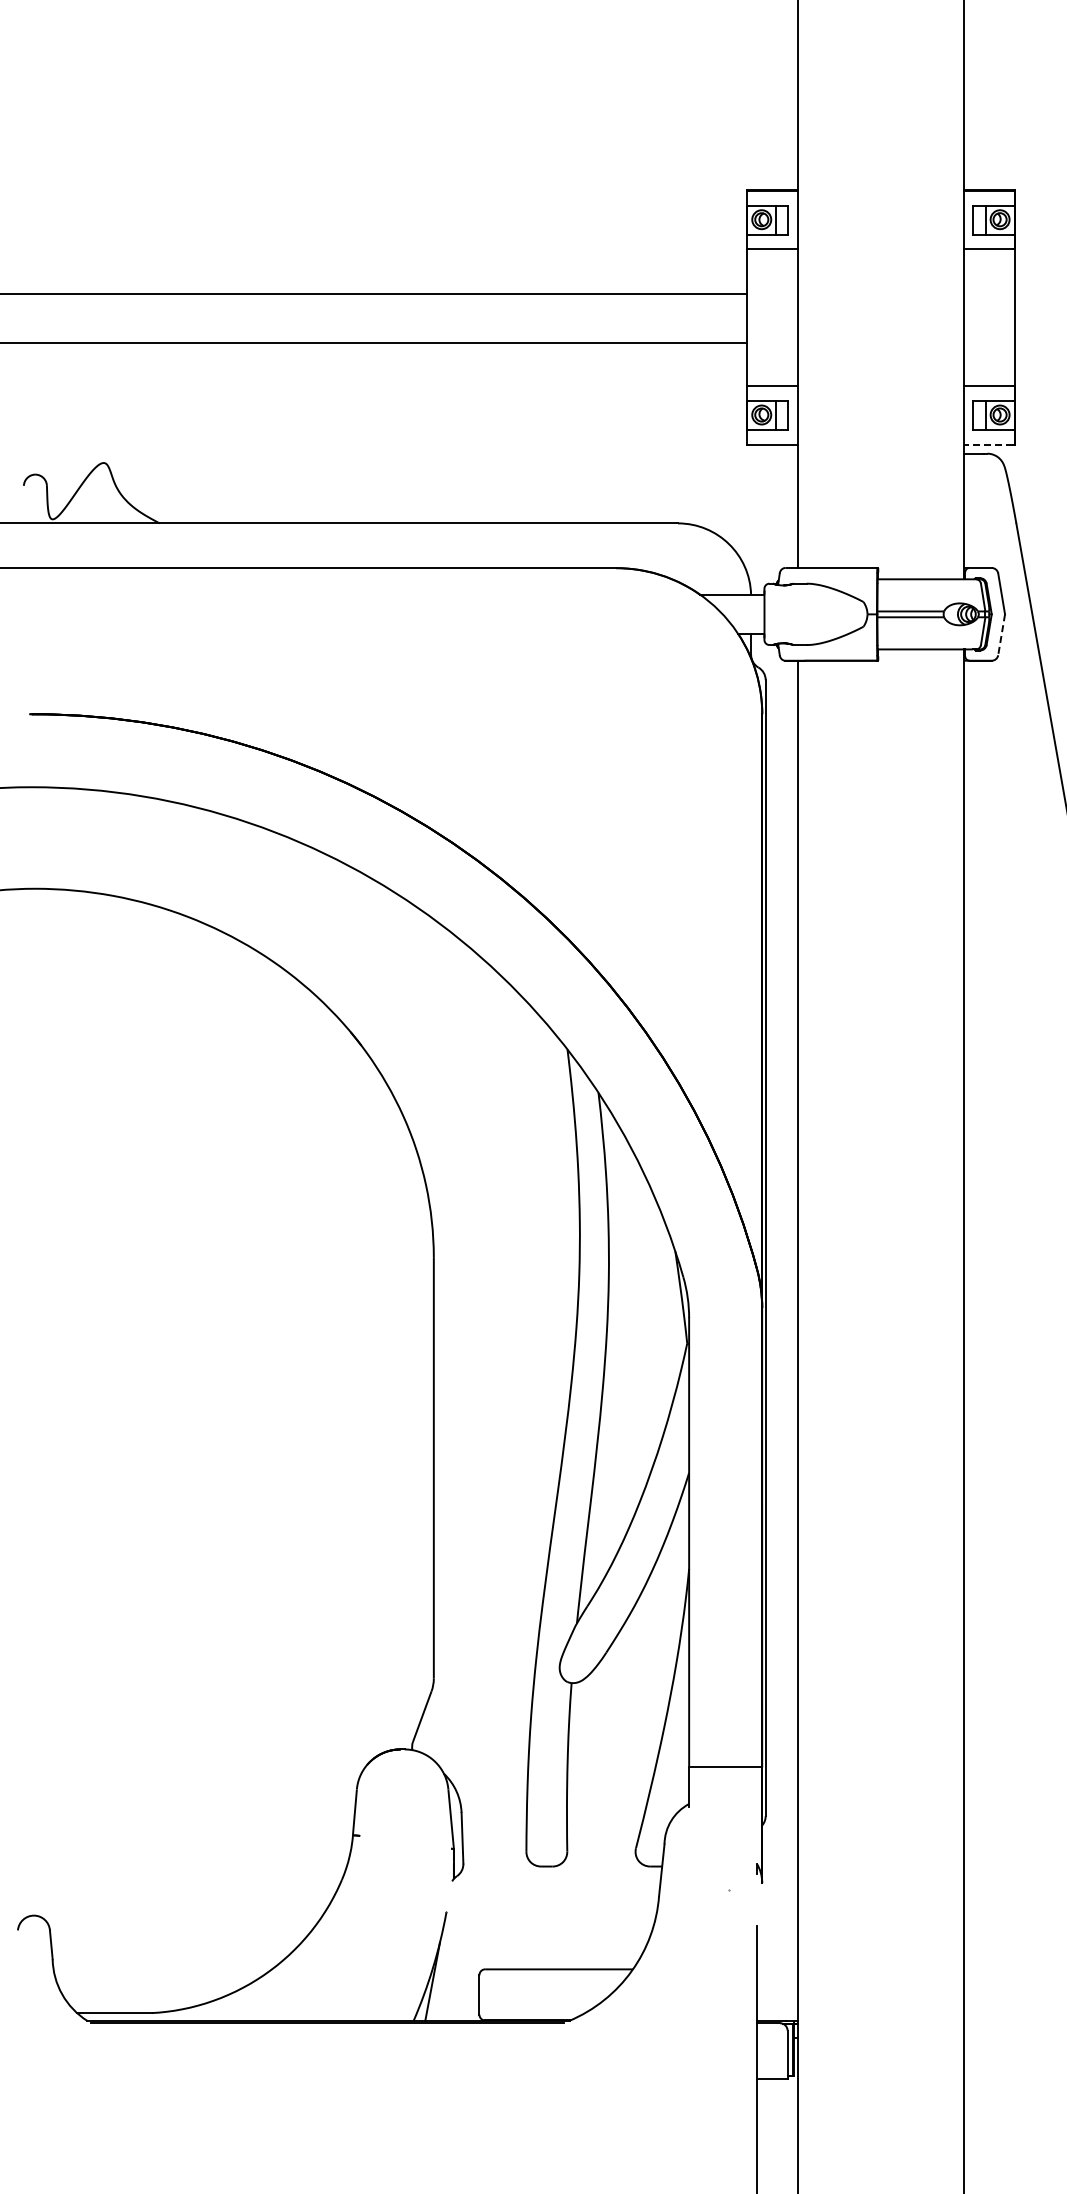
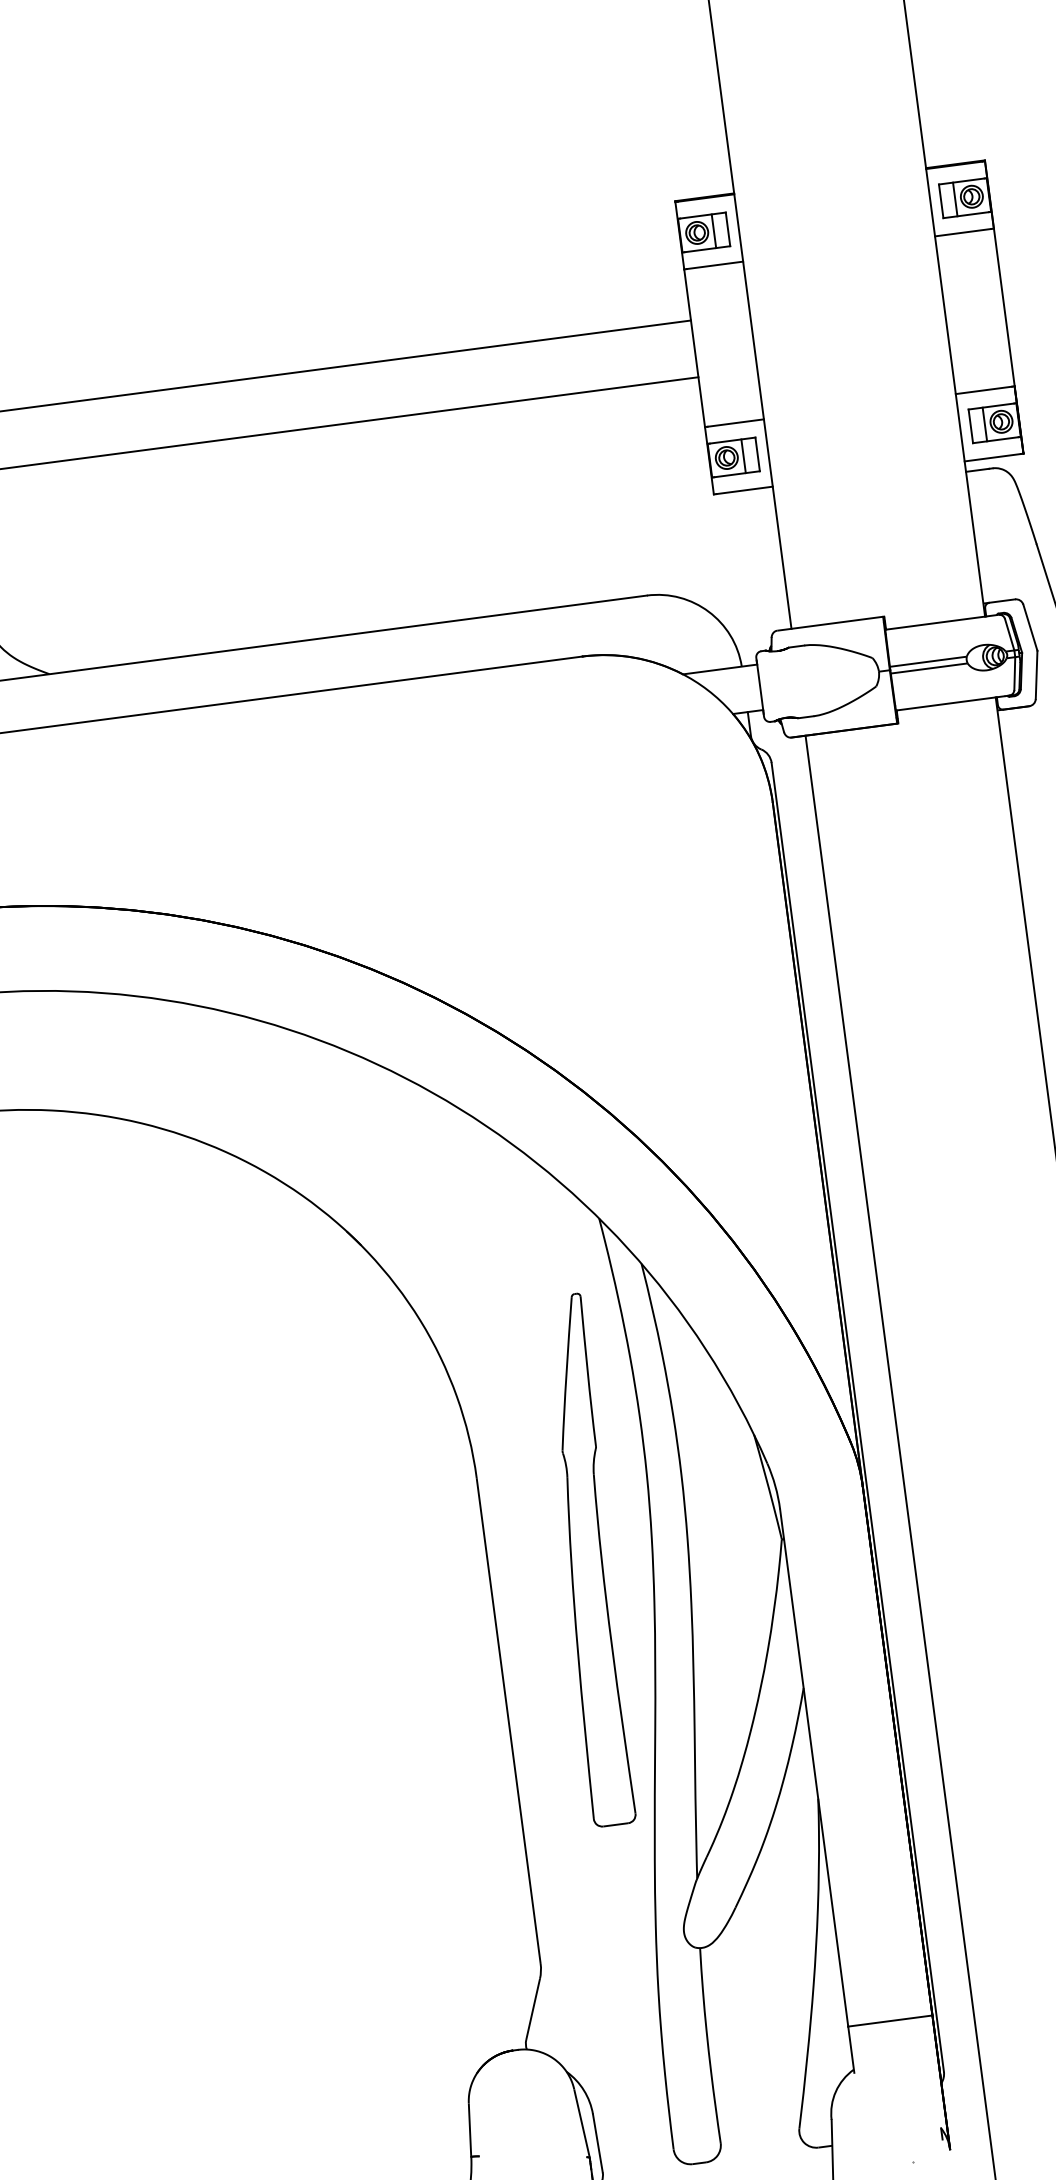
line: (988, 444) -> (992, 457), dashed -> solid
line: (1001, 634) -> (1036, 674), dashed -> solid
part: (518, 1339) -> (586, 1560), added

